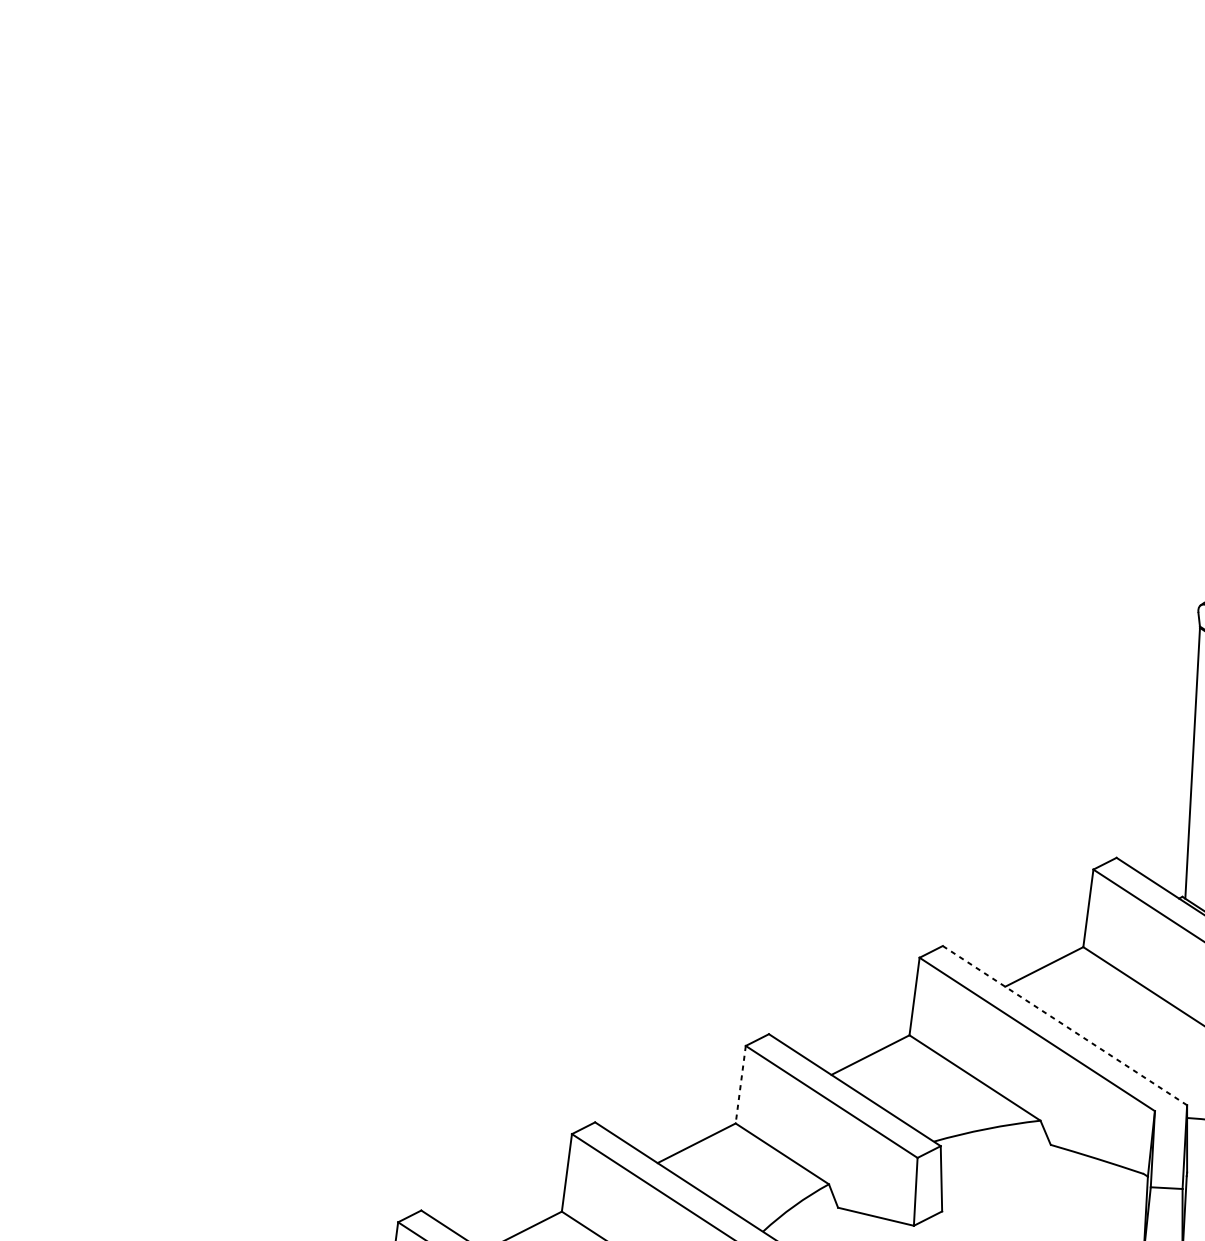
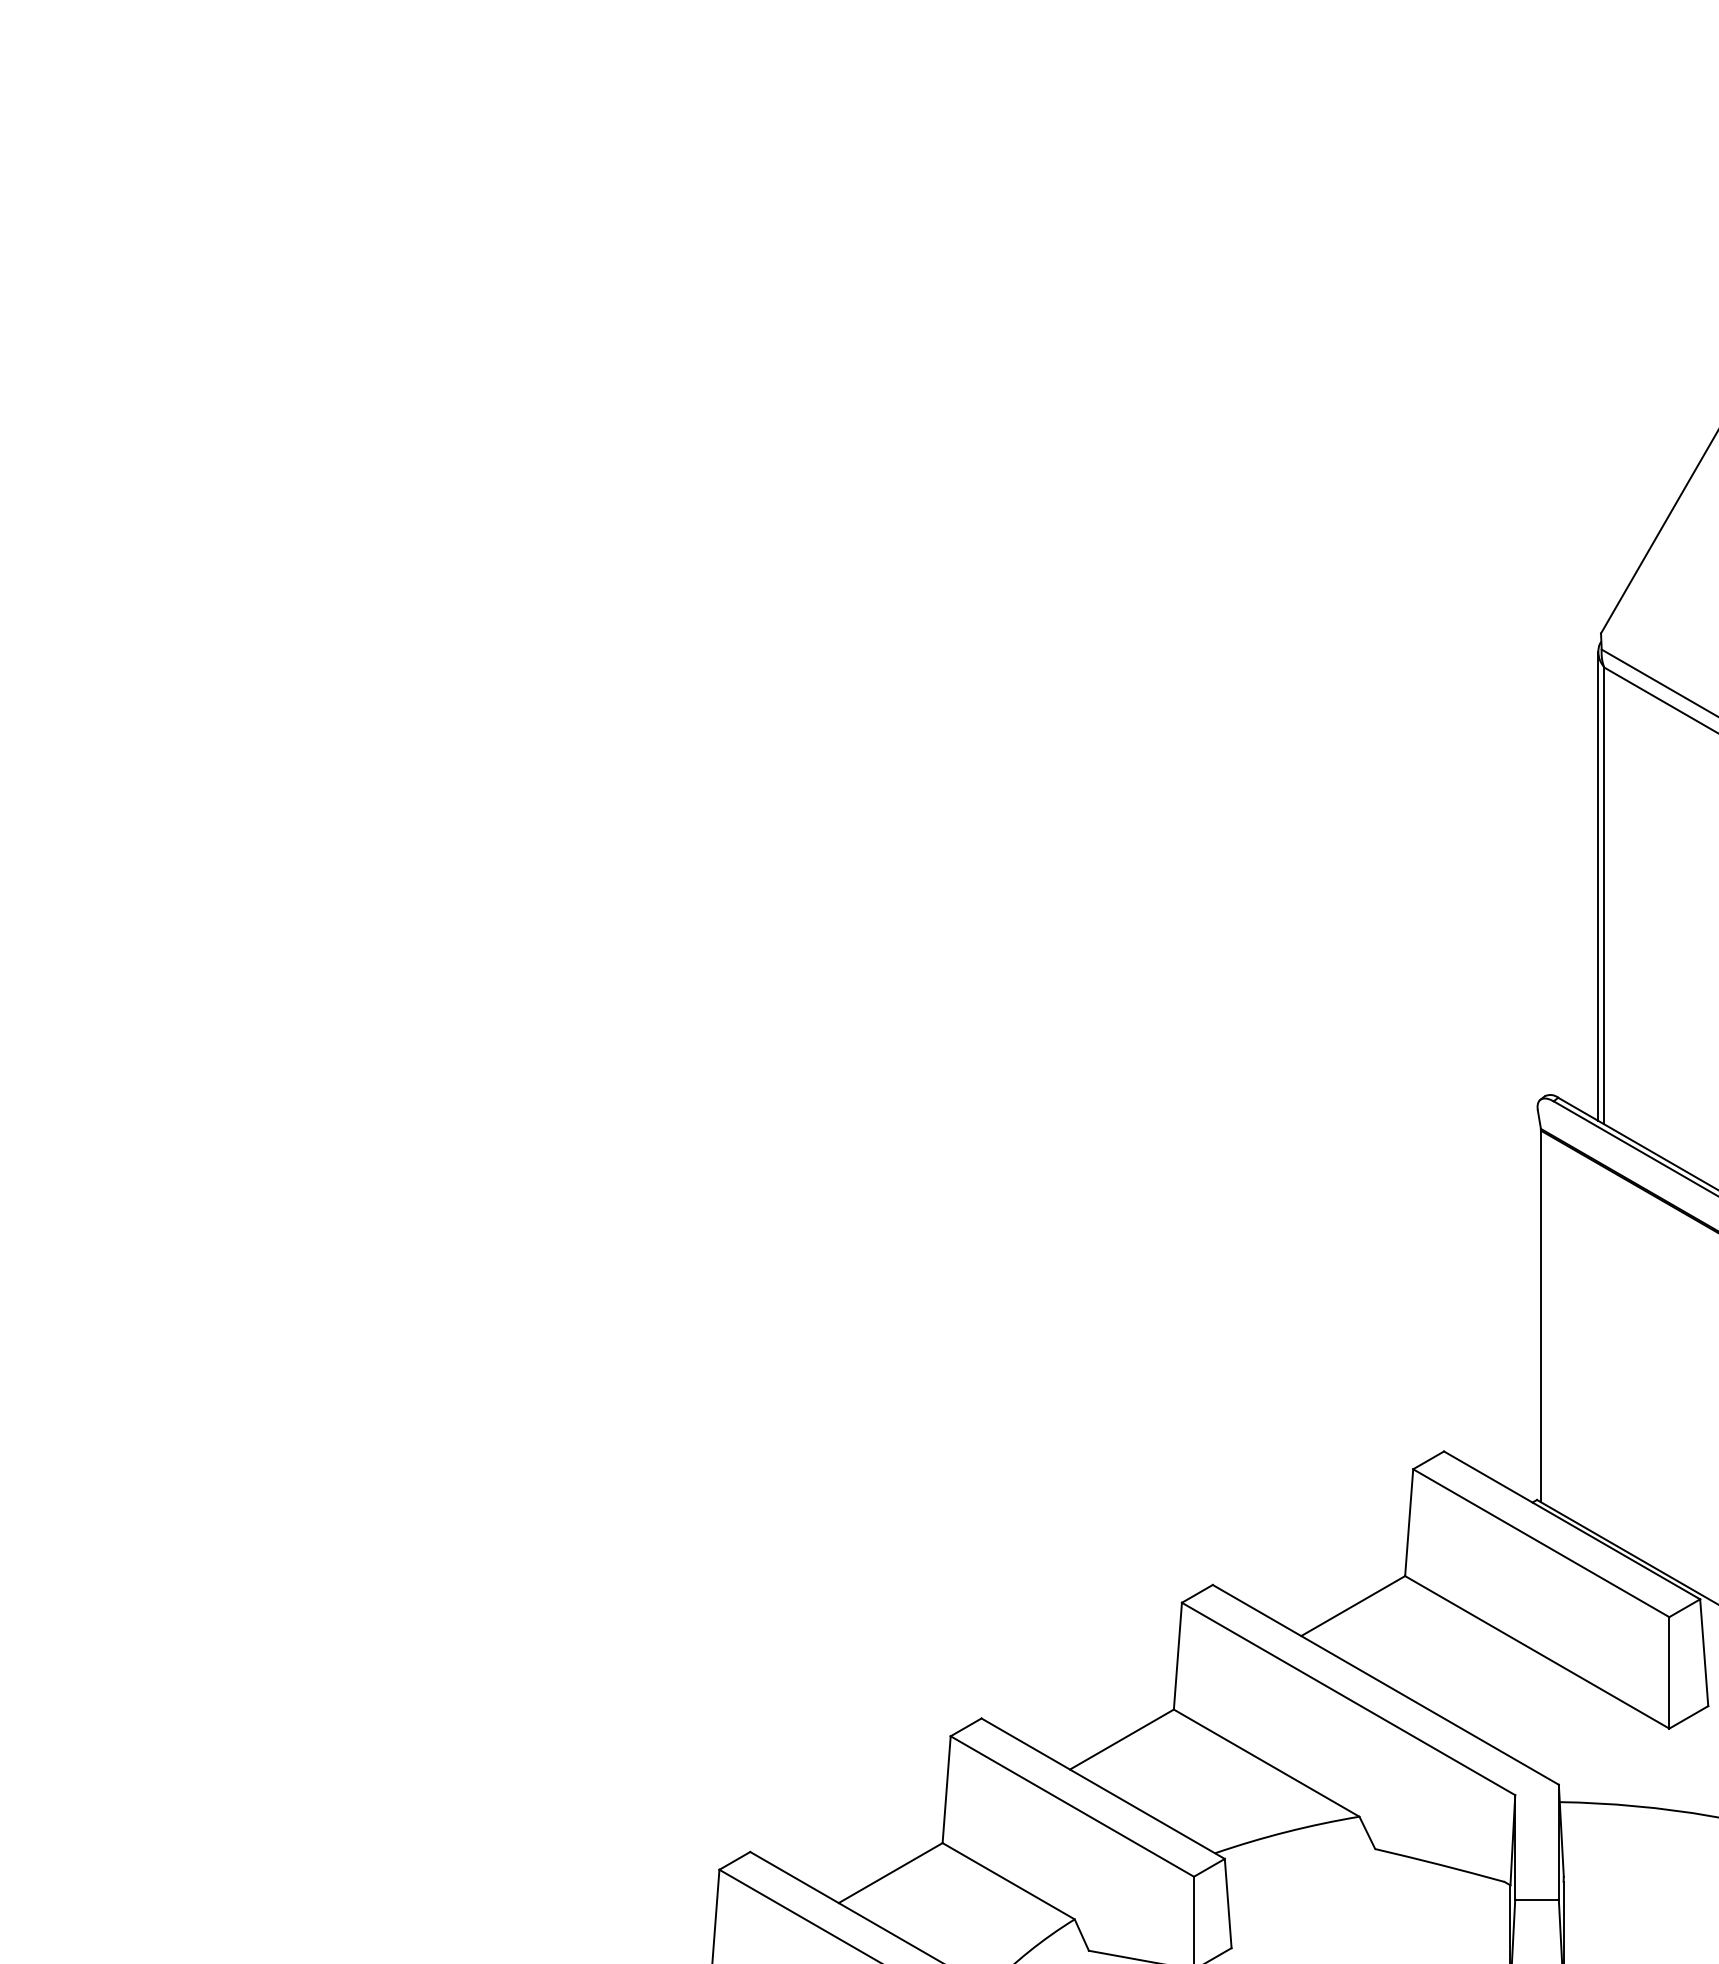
line: (1064, 1025) -> (1385, 1684), dashed -> solid
line: (740, 1084) -> (946, 1789), dashed -> solid

